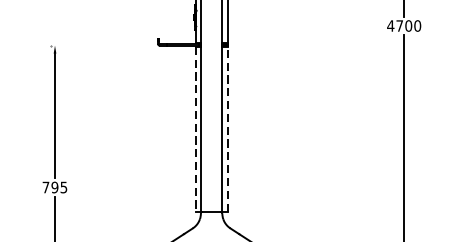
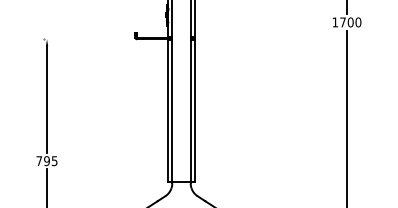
text: (390, 26) -> (335, 22), 4700 -> 1700
line: (195, 129) -> (167, 111), dashed -> solid
line: (227, 129) -> (195, 111), dashed -> solid

